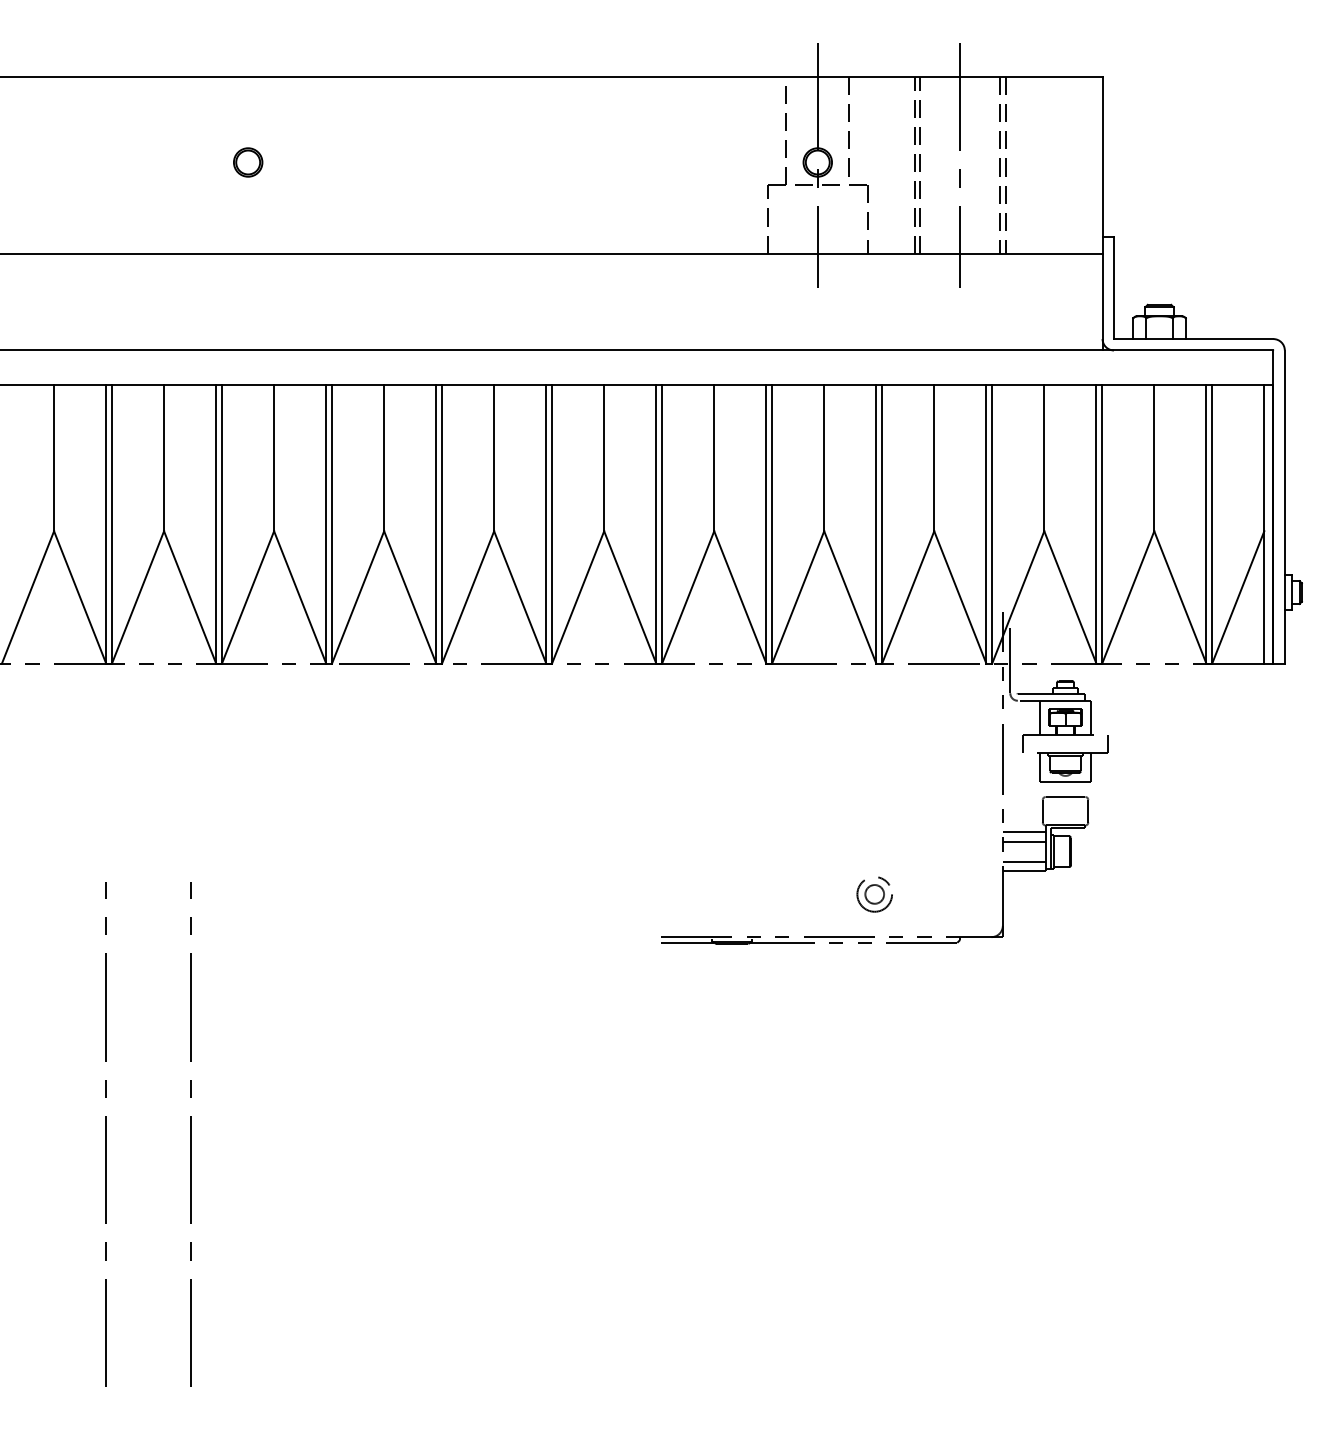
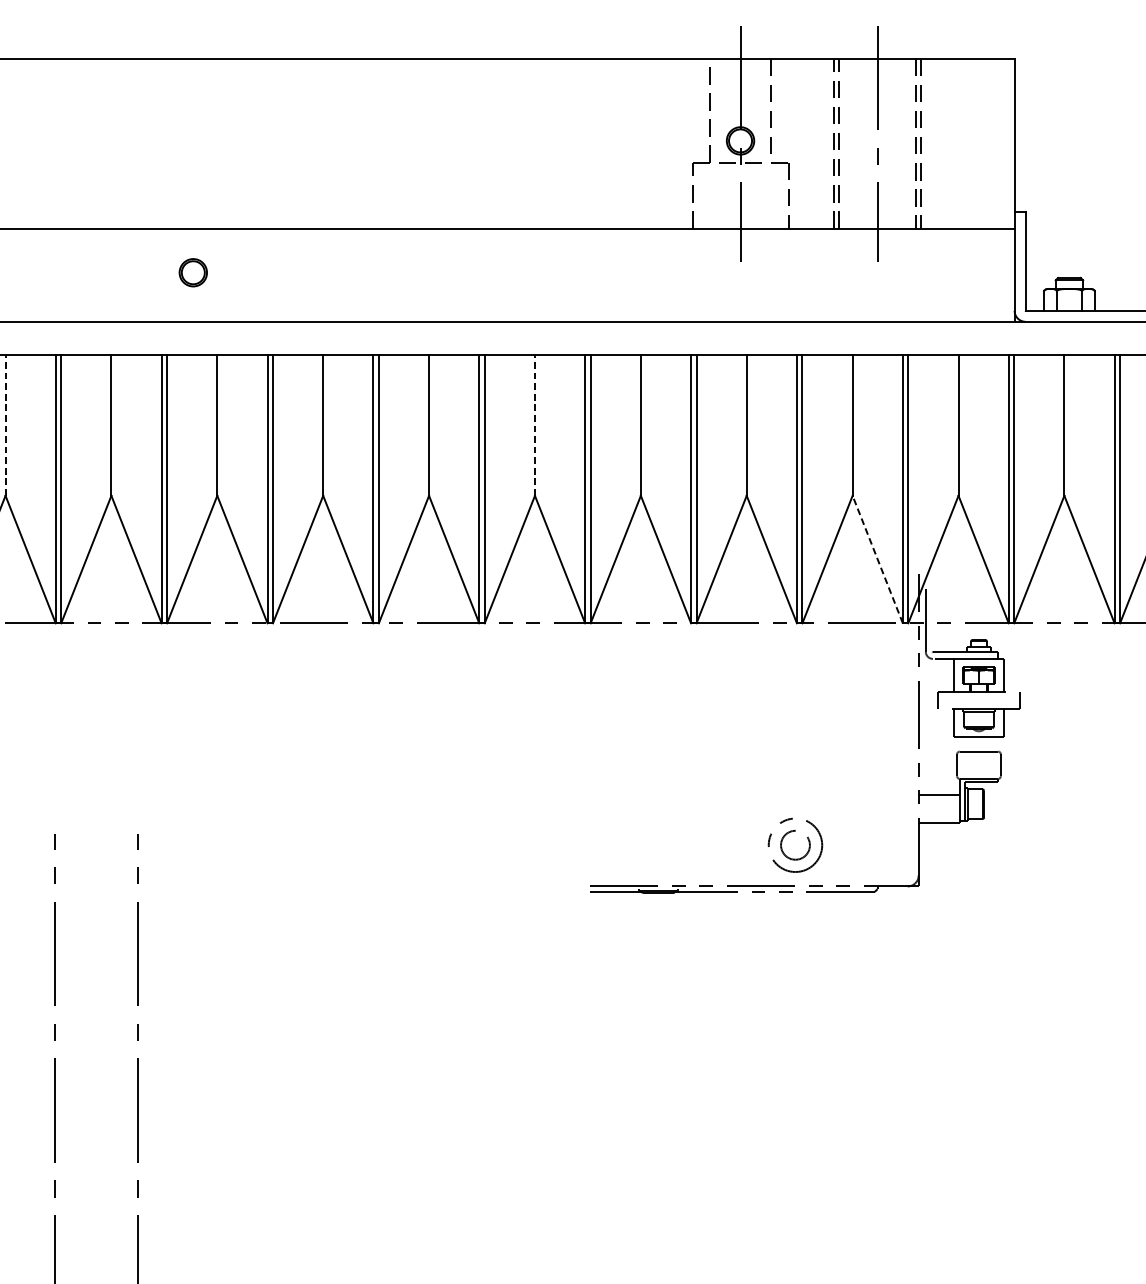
part: (248, 162) -> (193, 272), moved
line: (54, 457) -> (5, 424), solid -> dashed
line: (604, 457) -> (535, 424), solid -> dashed
line: (960, 597) -> (877, 559), solid -> dashed
line: (1023, 831) -> (938, 784), removed
line: (1023, 861) -> (938, 813), removed
part: (874, 894) -> (795, 845), size x1.6

